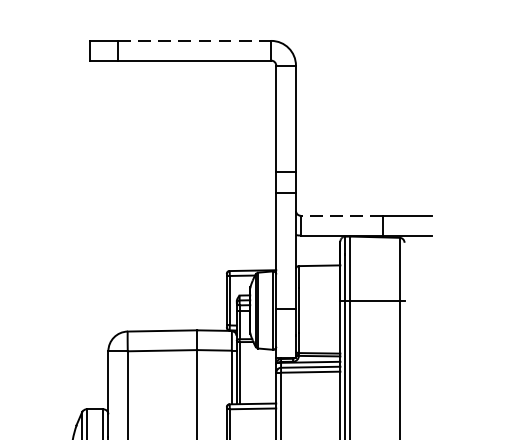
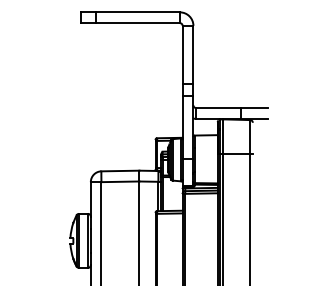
line: (195, 41) -> (138, 12), dashed -> solid
line: (341, 216) -> (218, 108), dashed -> solid

